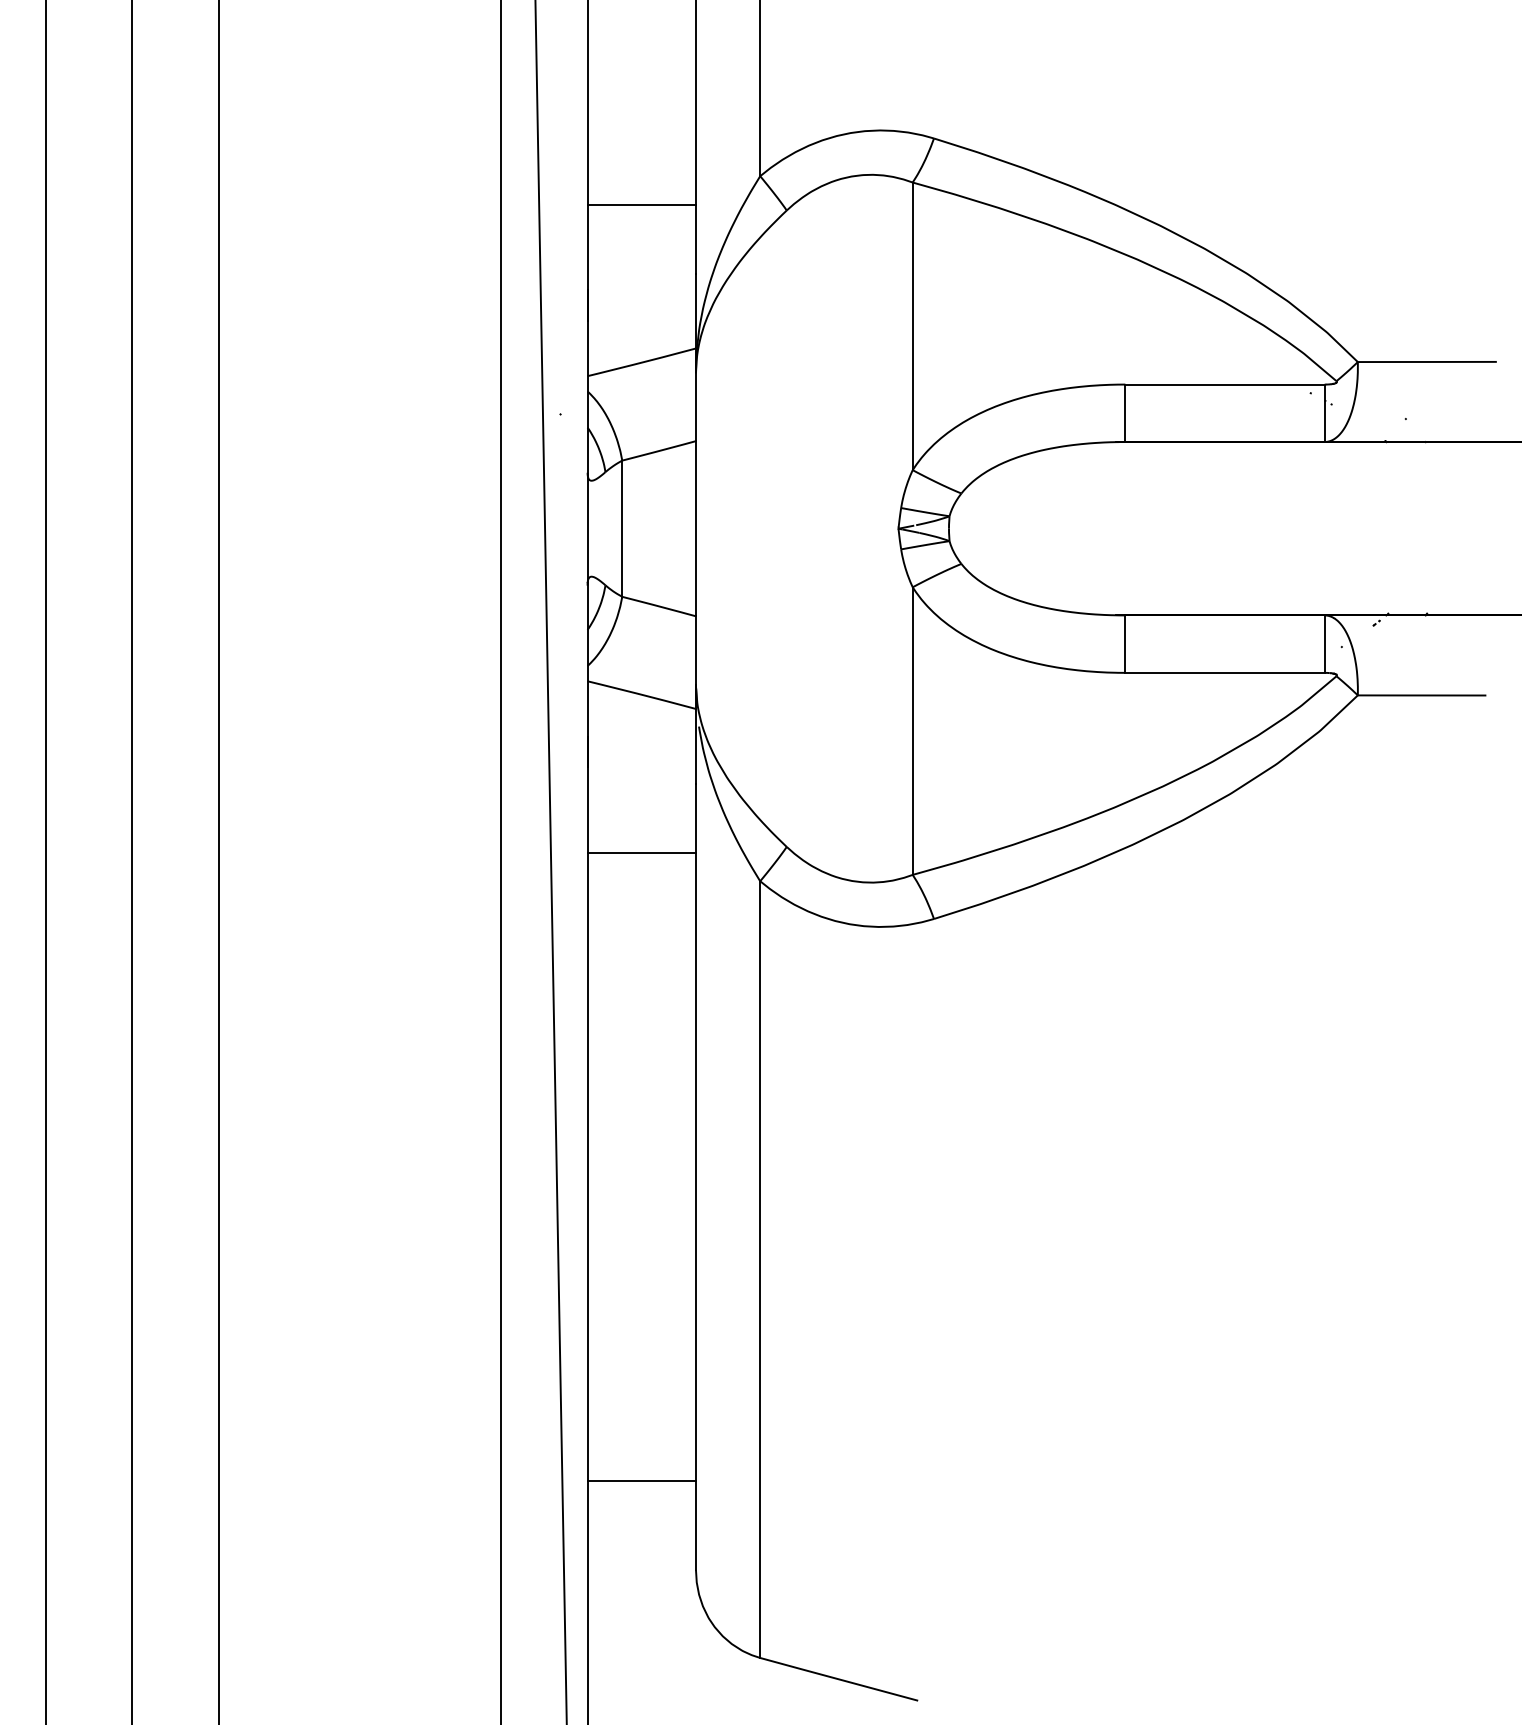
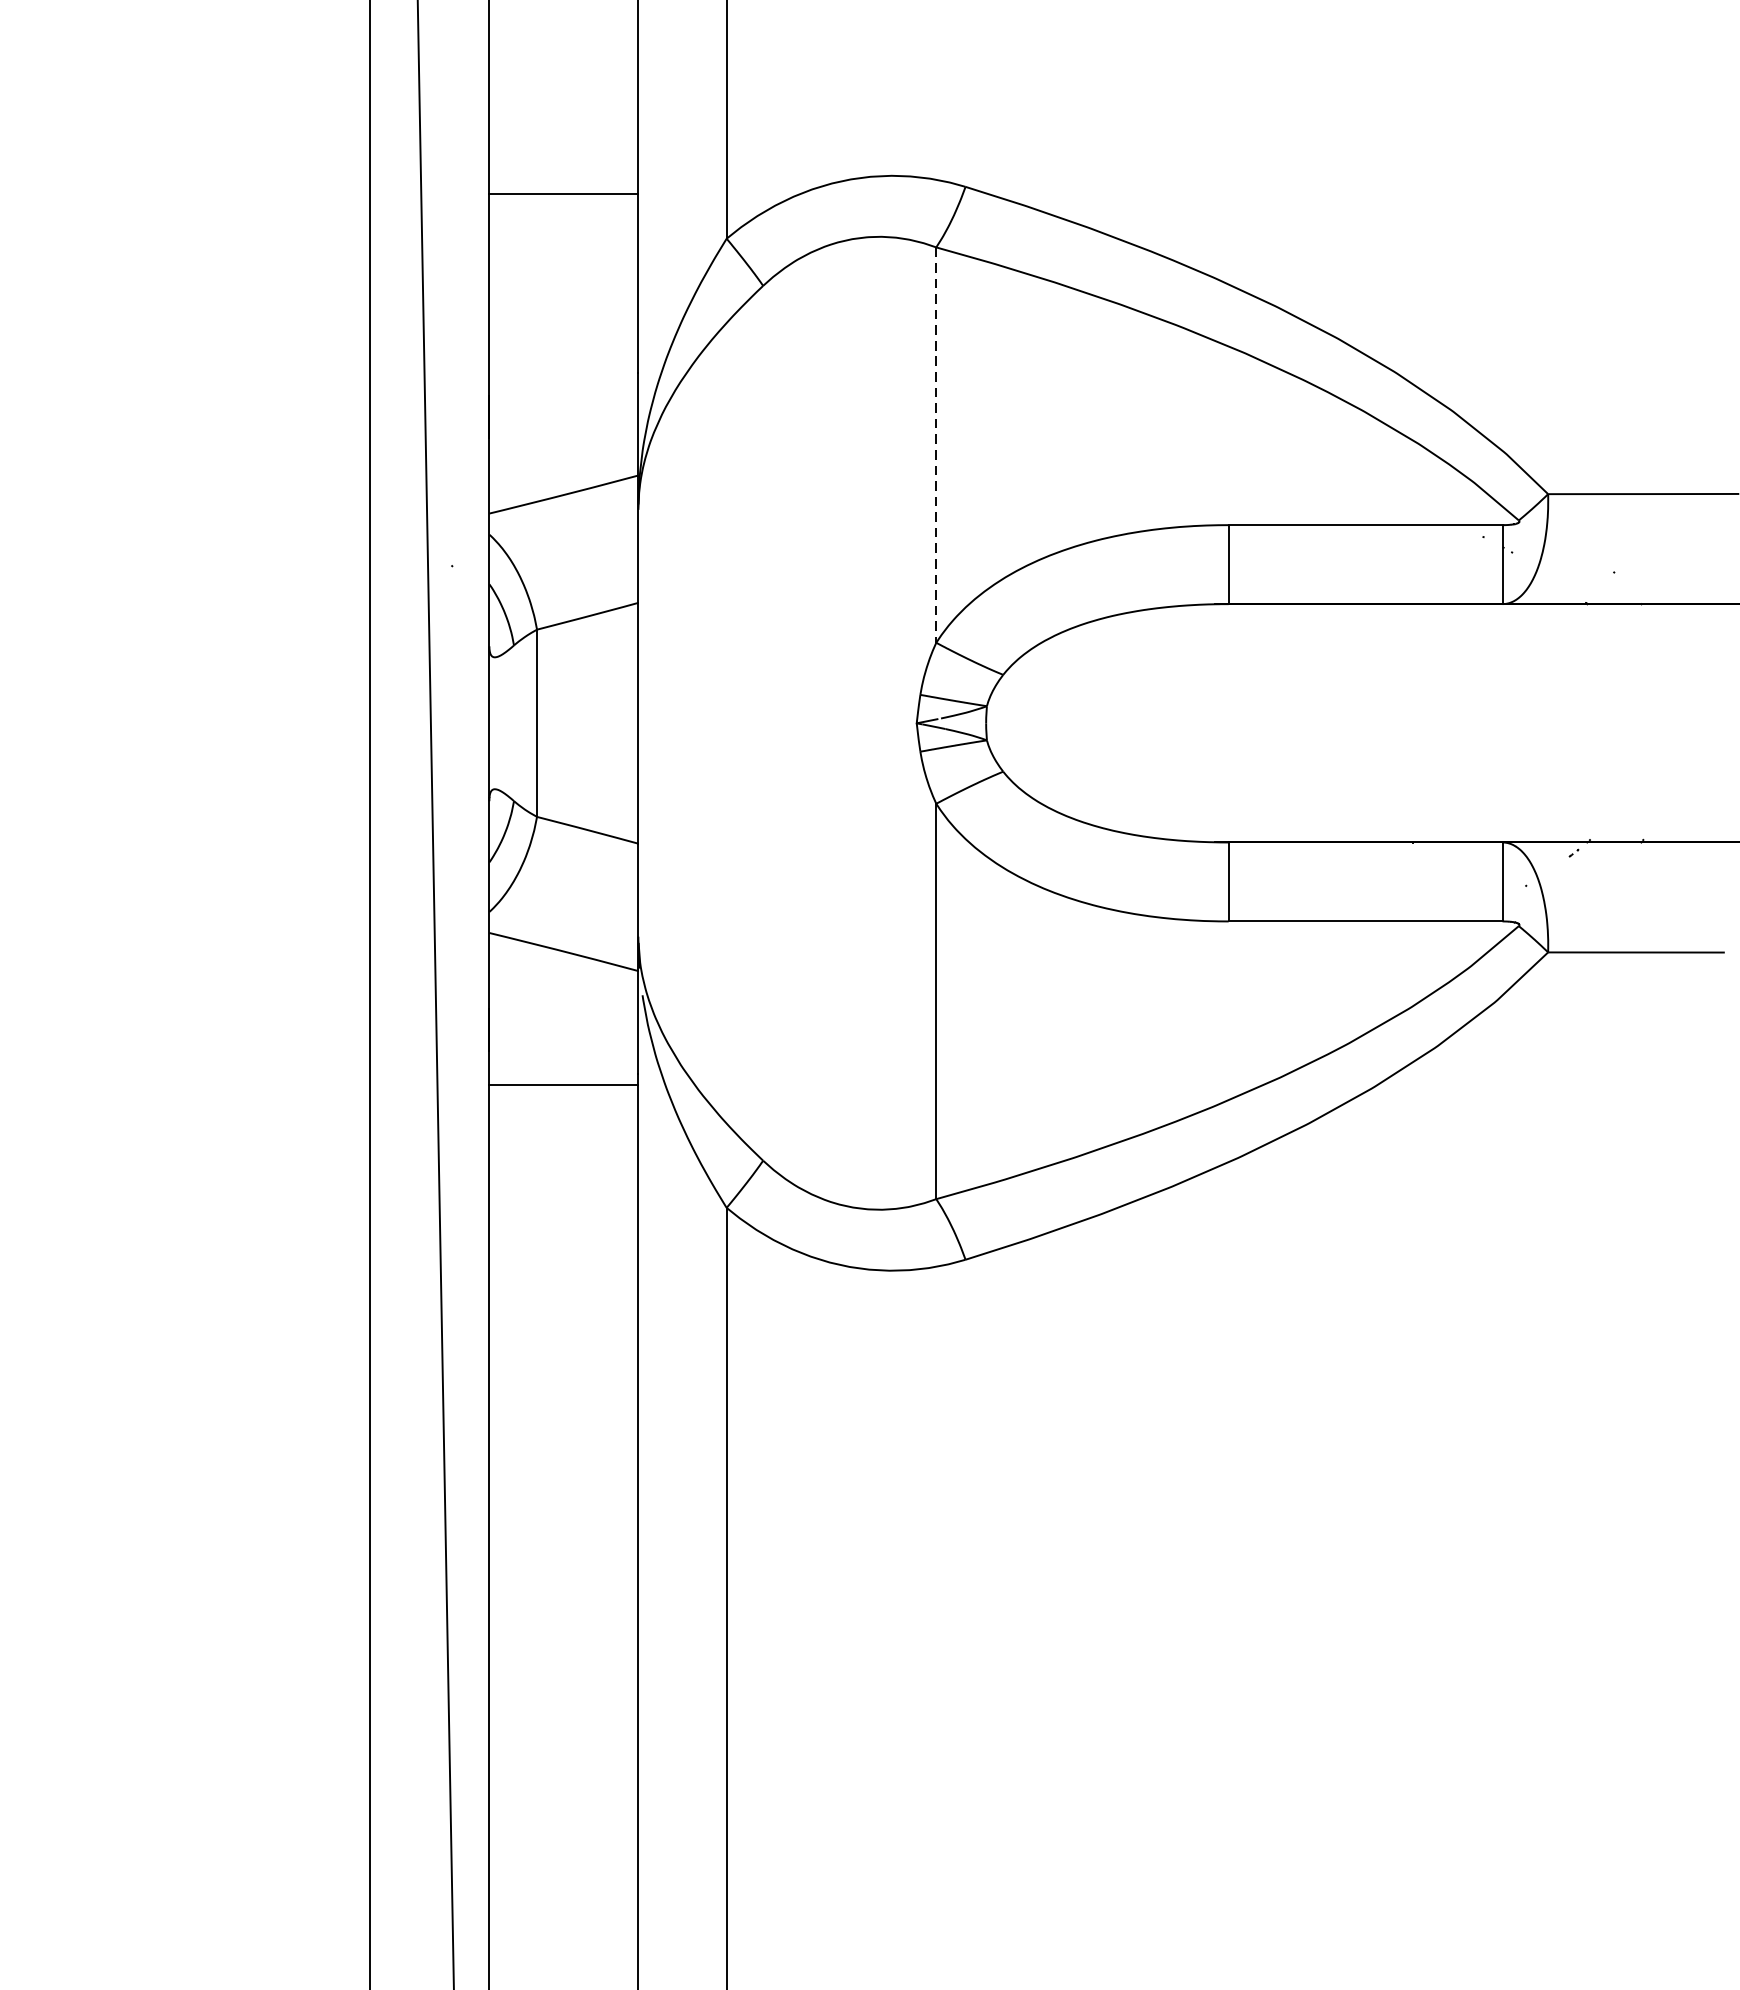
line: (641, 204) -> (563, 193), moved
line: (912, 326) -> (935, 445), solid -> dashed
line: (641, 852) -> (563, 1084), moved

